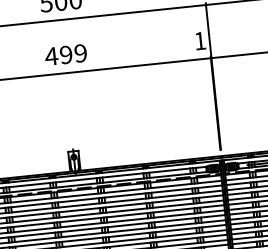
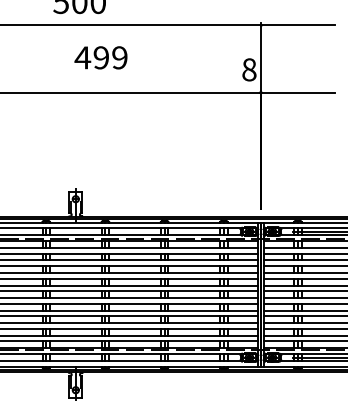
text: (200, 40) -> (249, 69), 1 -> 8
text: (65, 54) -> (100, 57), moved

